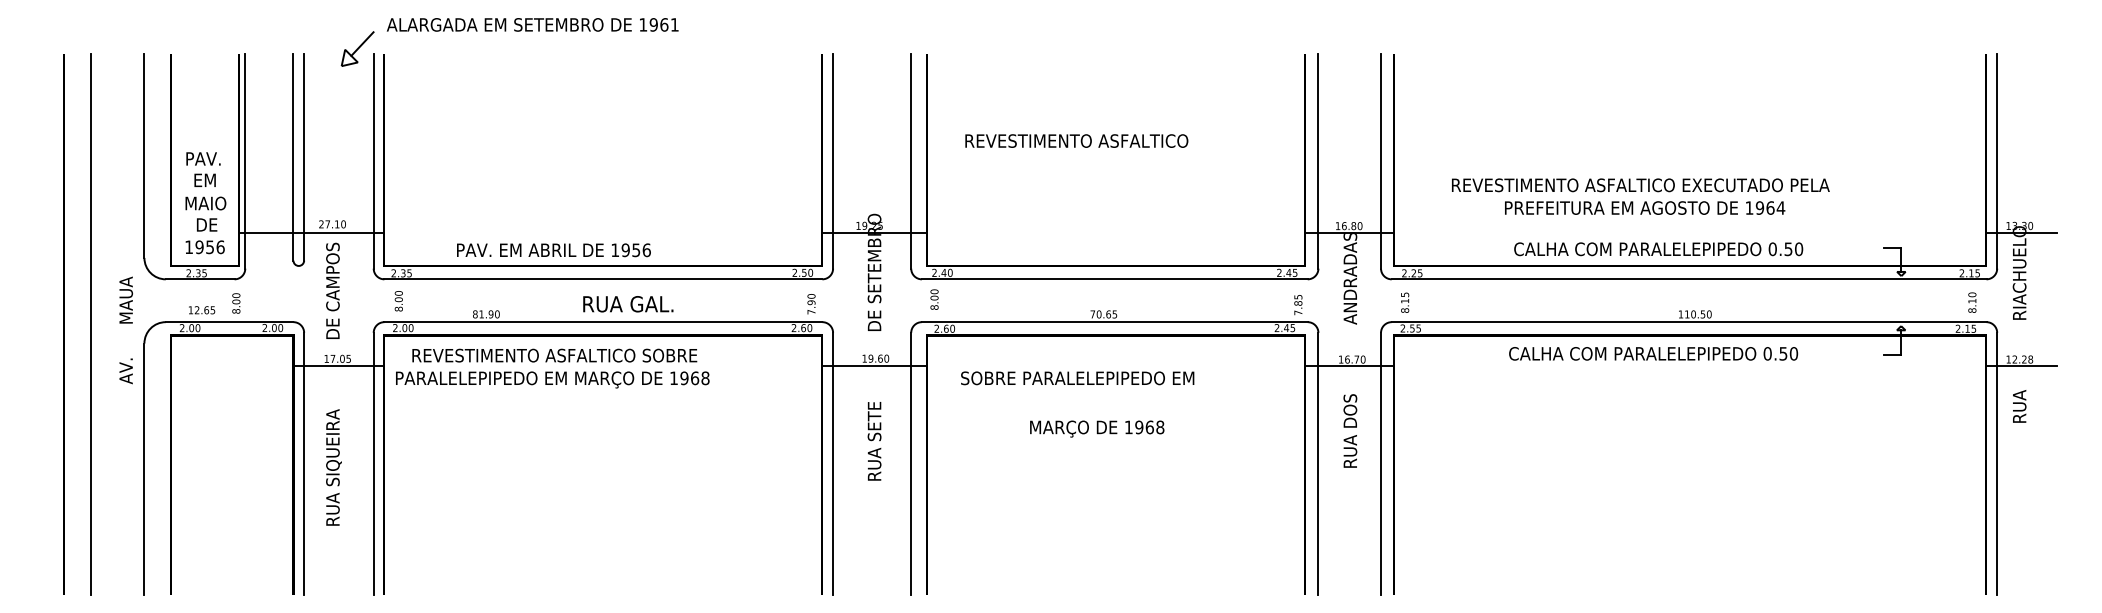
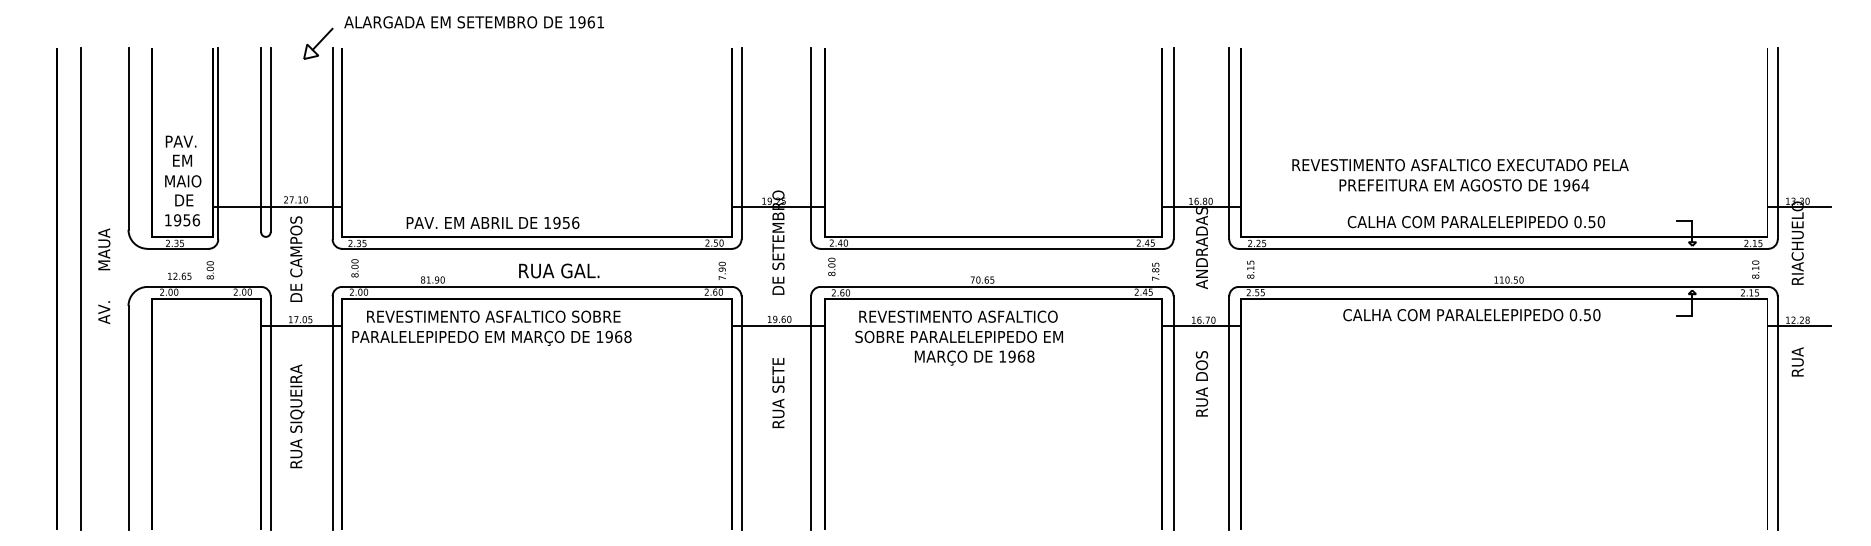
text: (1076, 140) -> (958, 316), moved
text: (126, 329) -> (104, 275), moved
text: (1097, 428) -> (974, 357), moved

